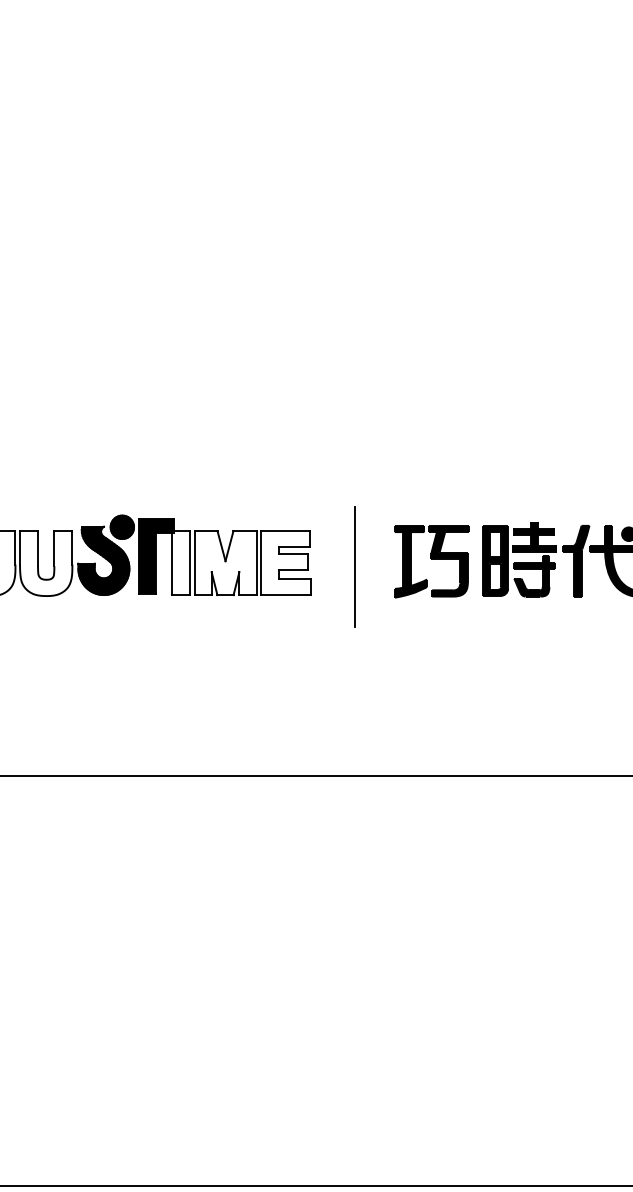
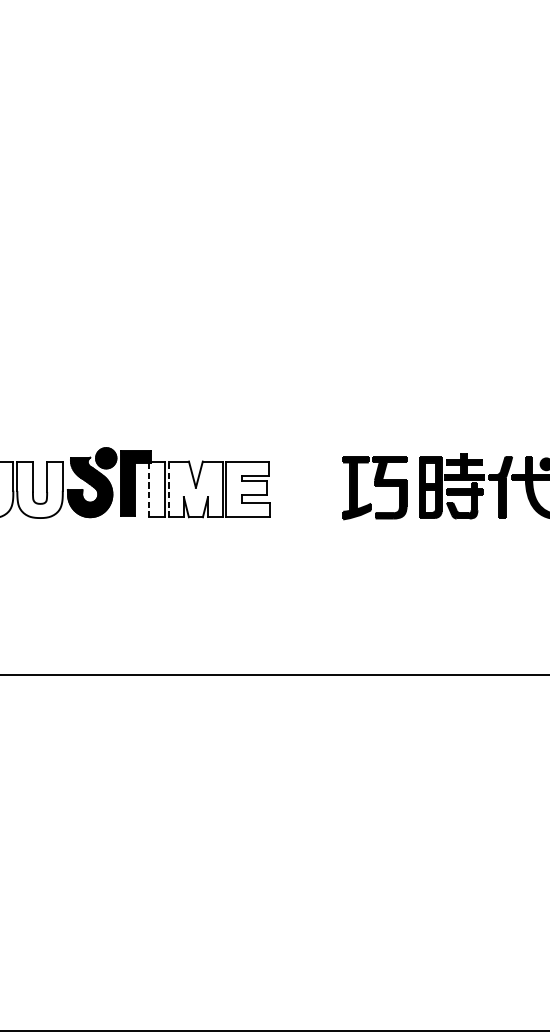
line: (171, 563) -> (148, 489), solid -> dashed
line: (194, 563) -> (168, 489), solid -> dashed
line: (354, 566) -> (308, 492), removed

